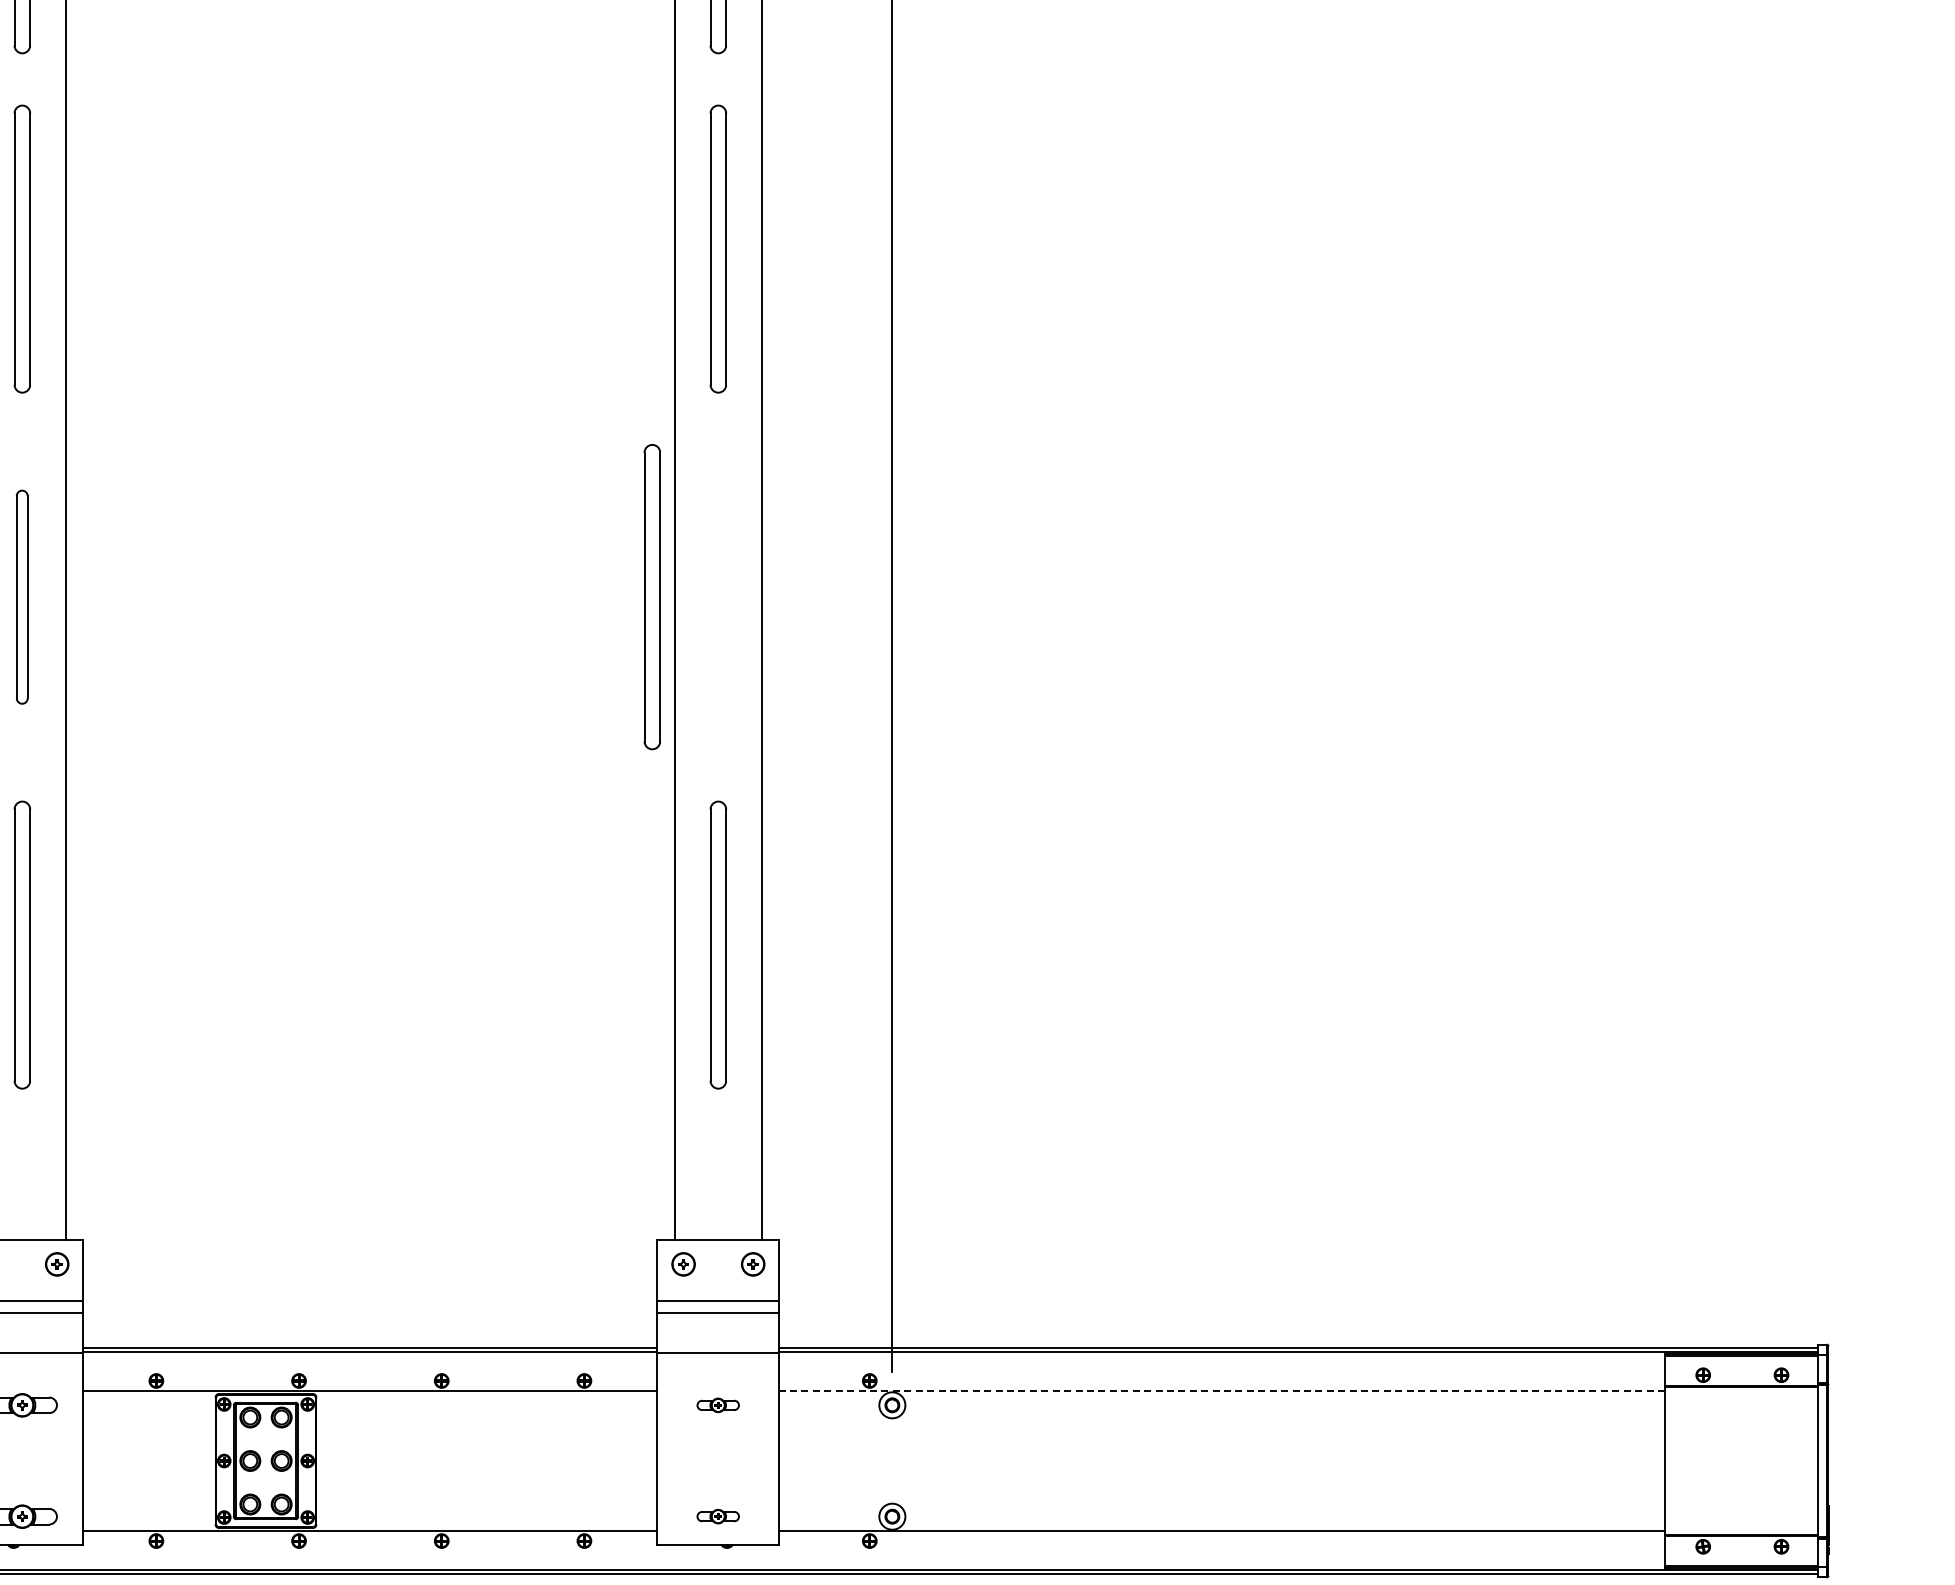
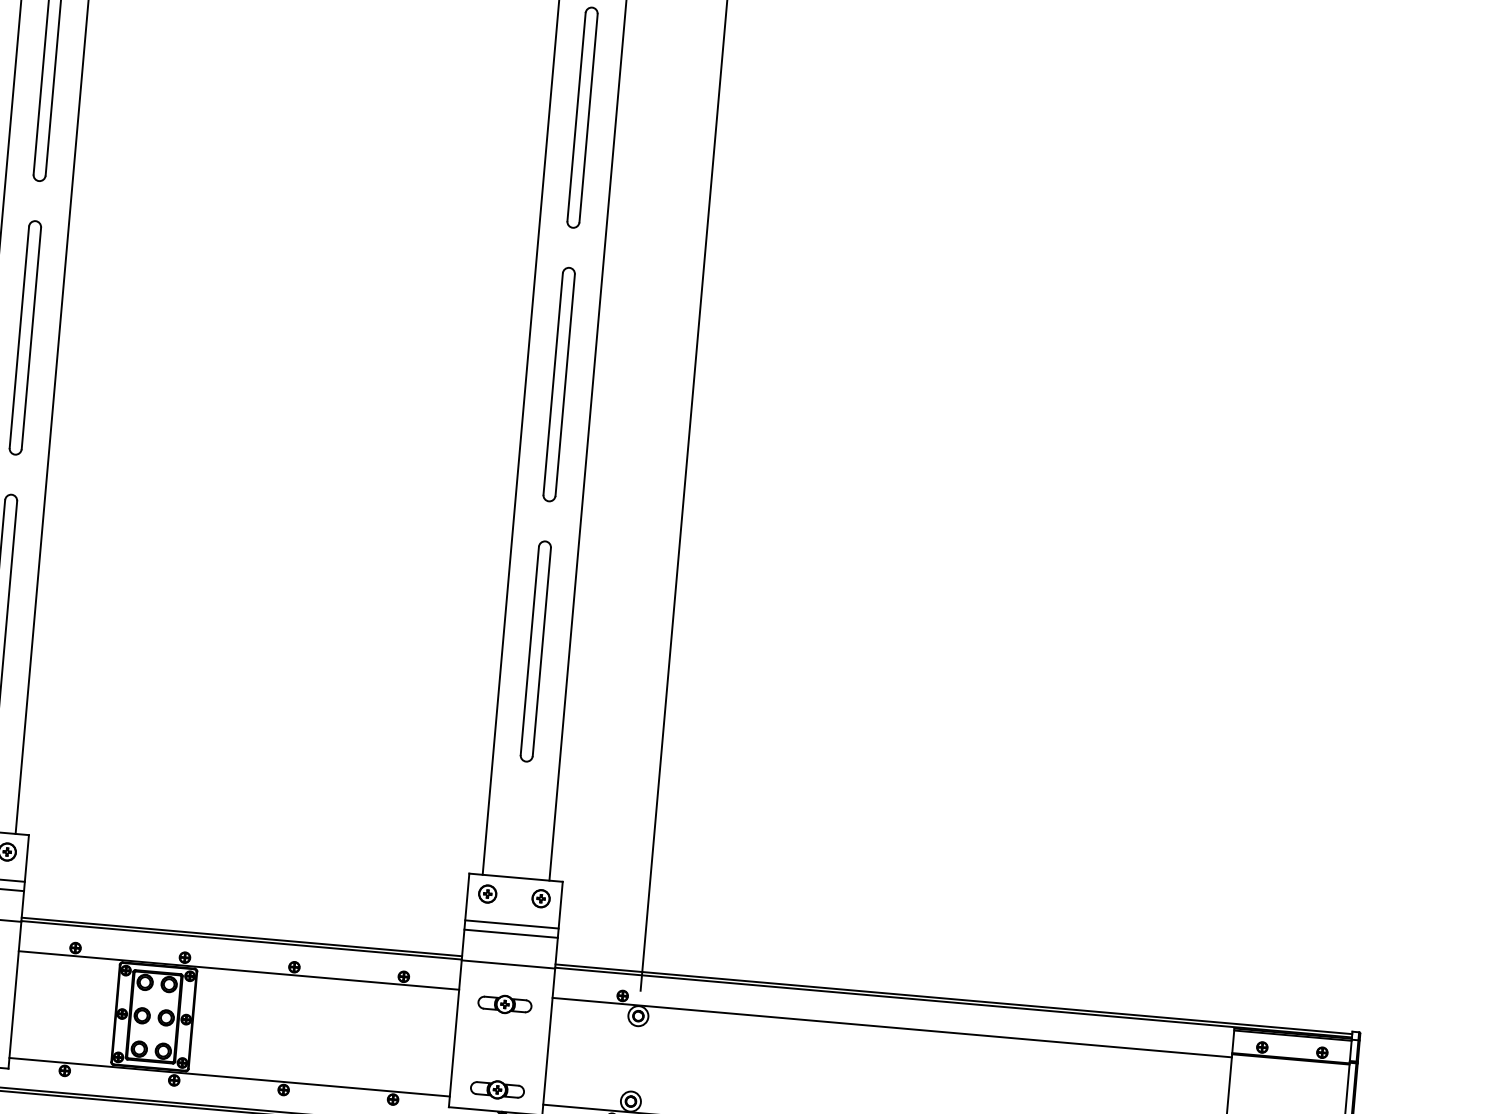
part: (21, 597) -> (24, 338), size x1.43
part: (651, 597) -> (558, 384), moved
line: (1222, 1391) -> (892, 1027), dashed -> solid
part: (717, 1405) -> (504, 1004), size x1.67
part: (717, 1516) -> (496, 1089), size x1.67

